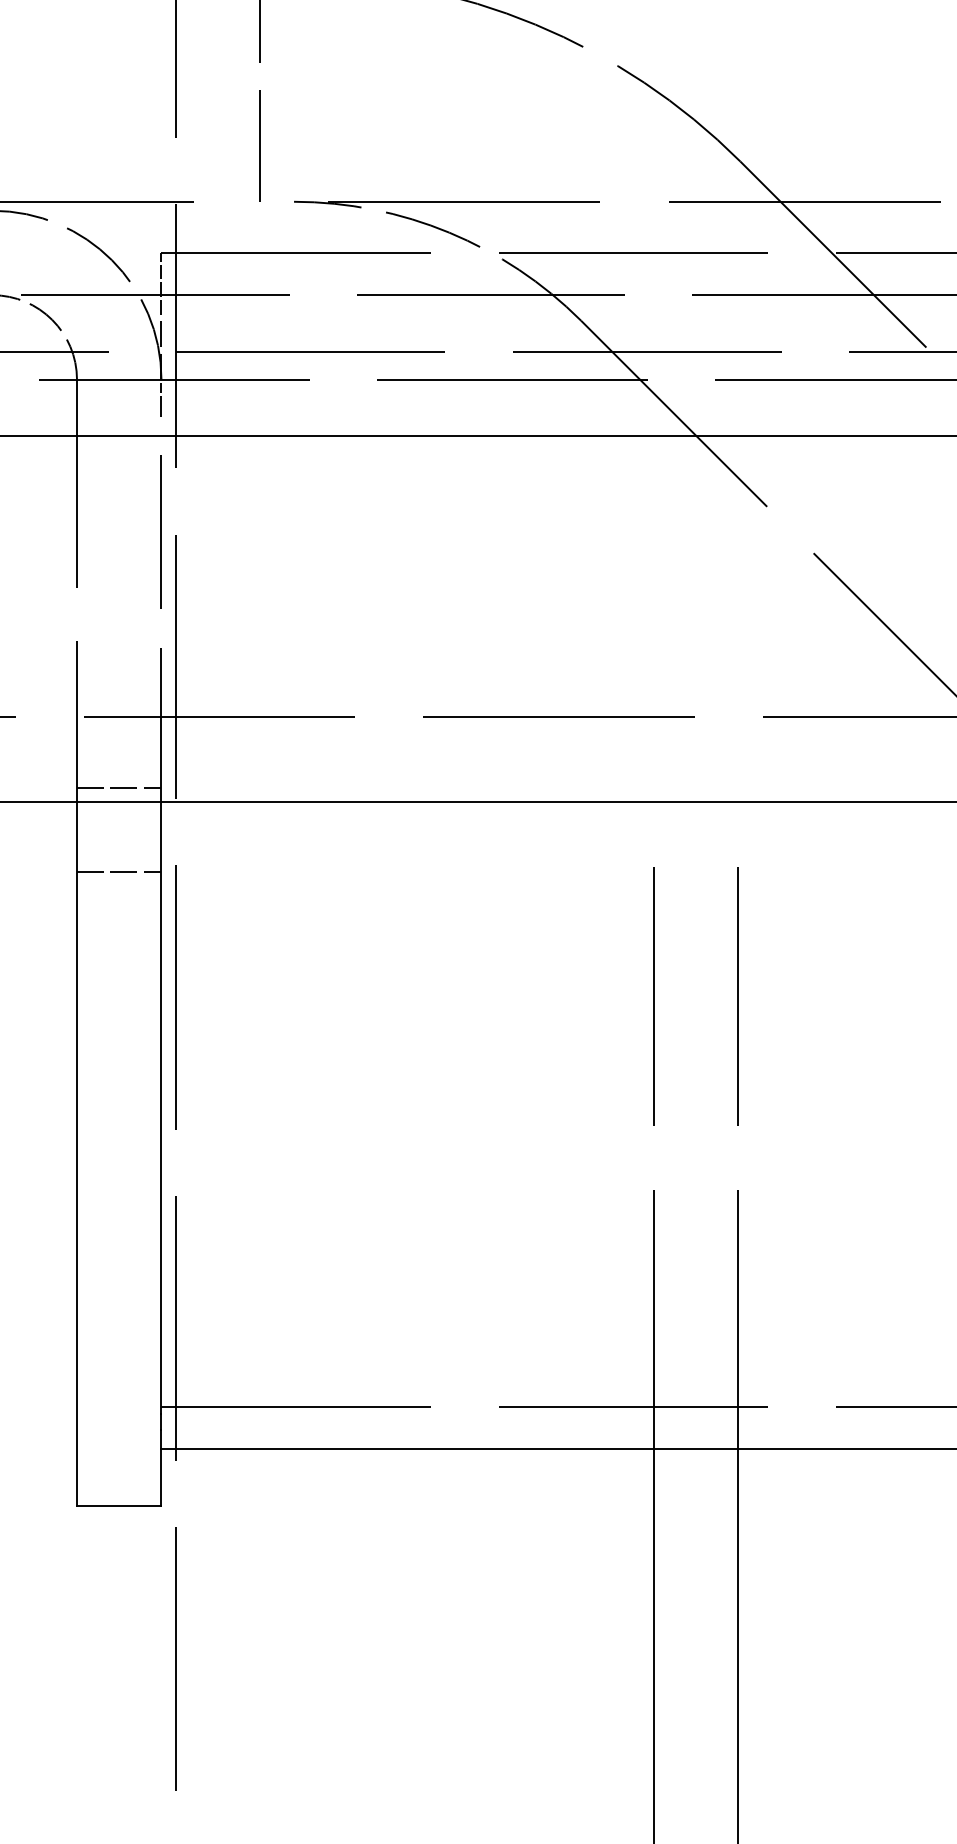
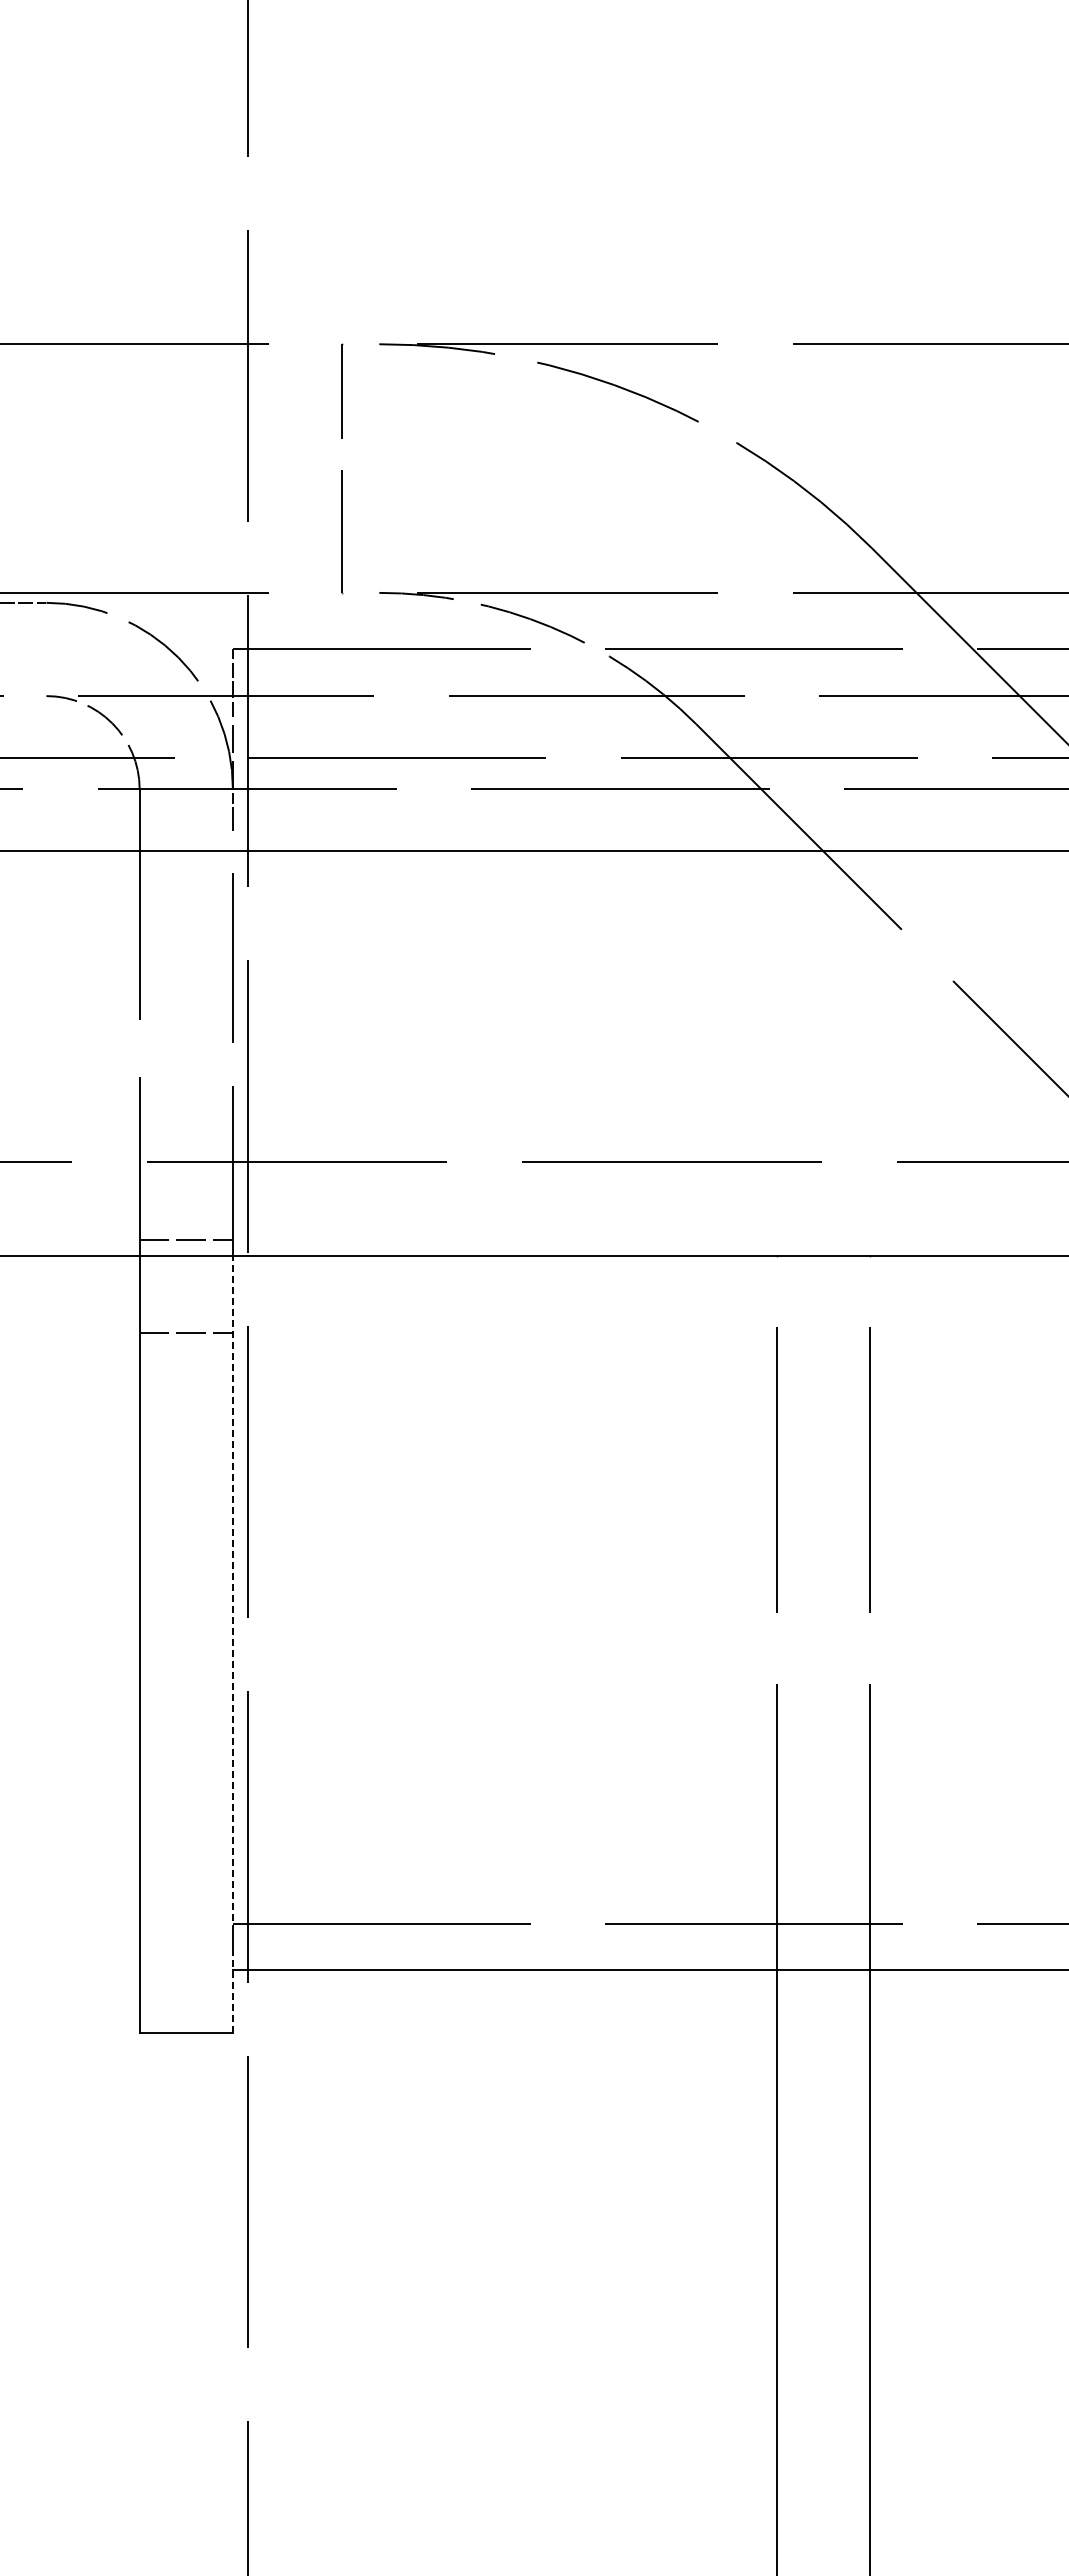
line: (161, 1107) -> (232, 1593), solid -> dashed
line: (161, 1467) -> (232, 1990), solid -> dashed

